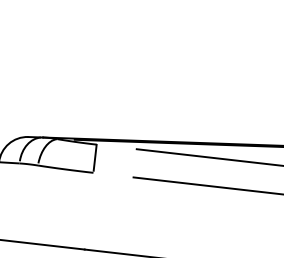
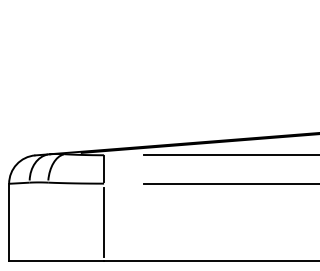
line: (89, 210) -> (104, 221), added

